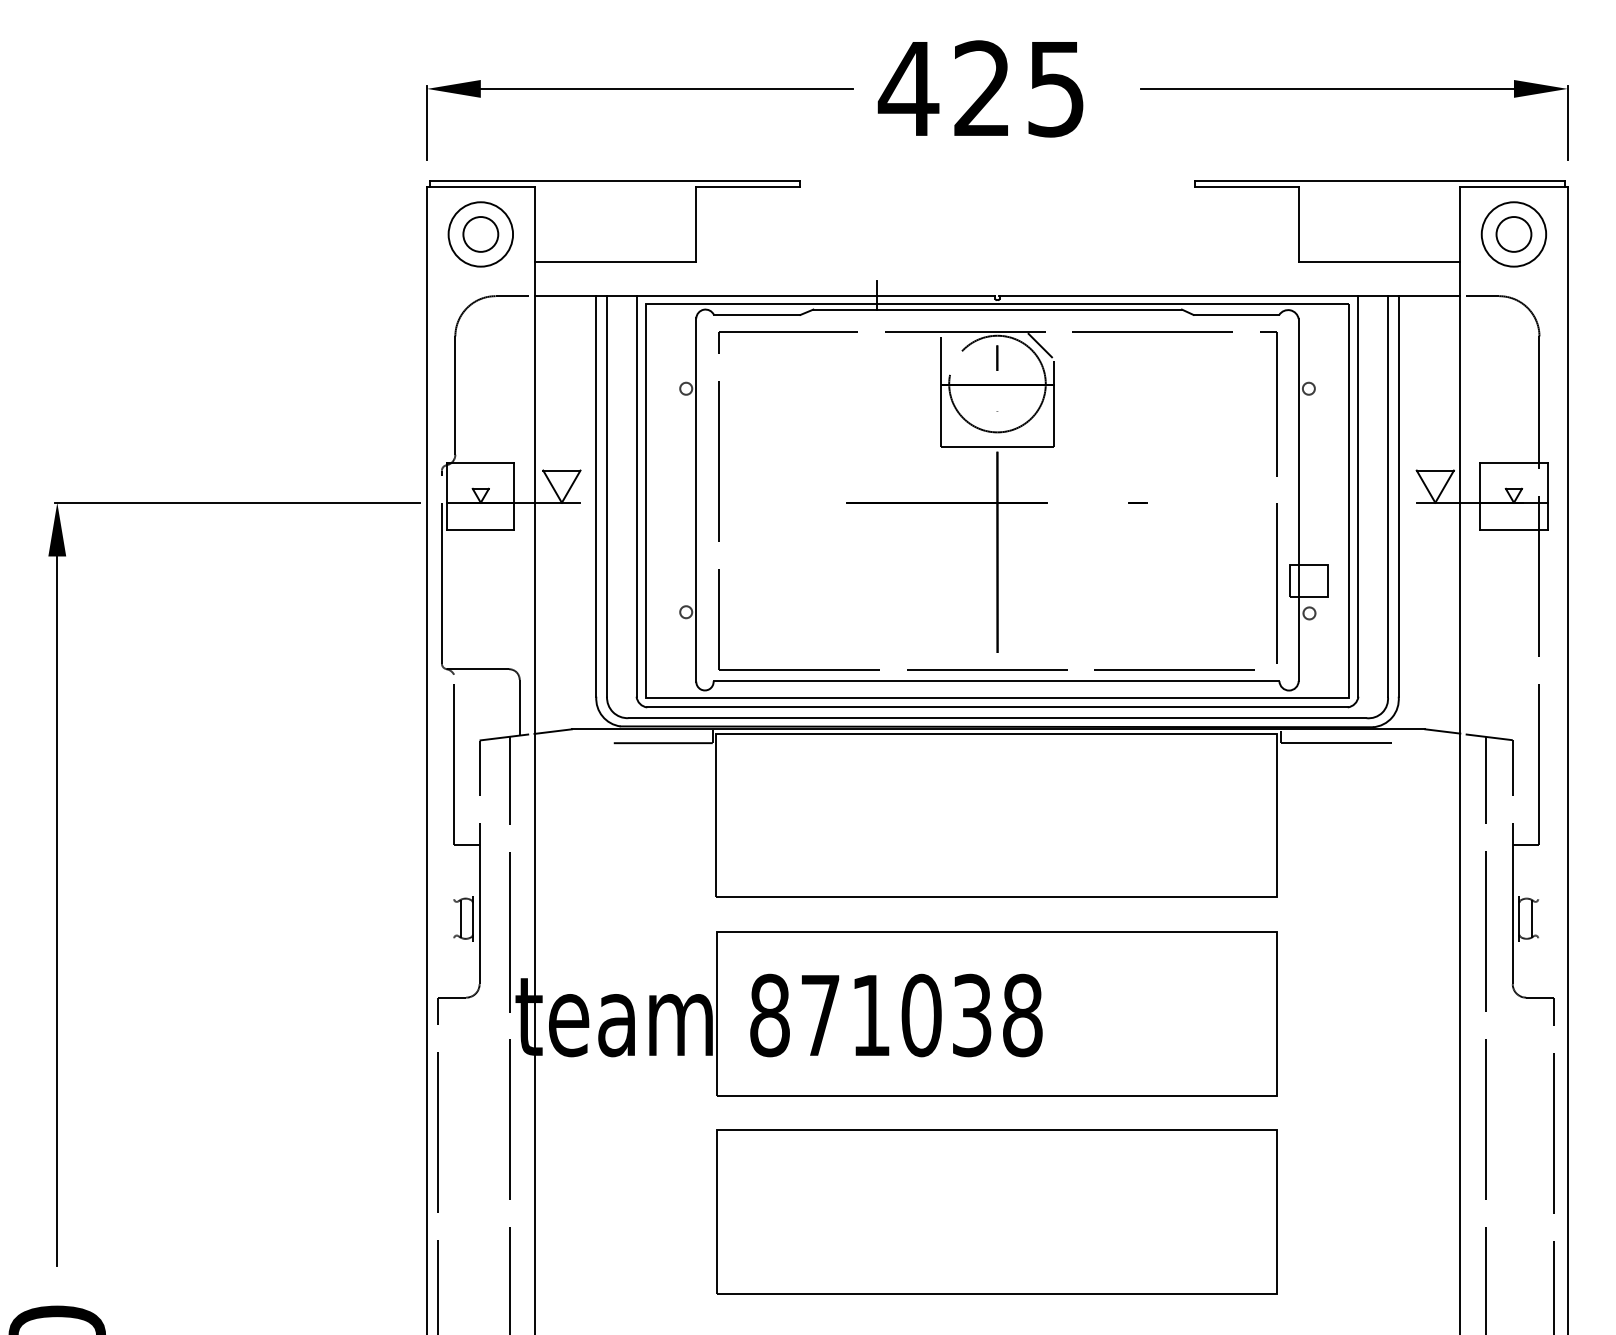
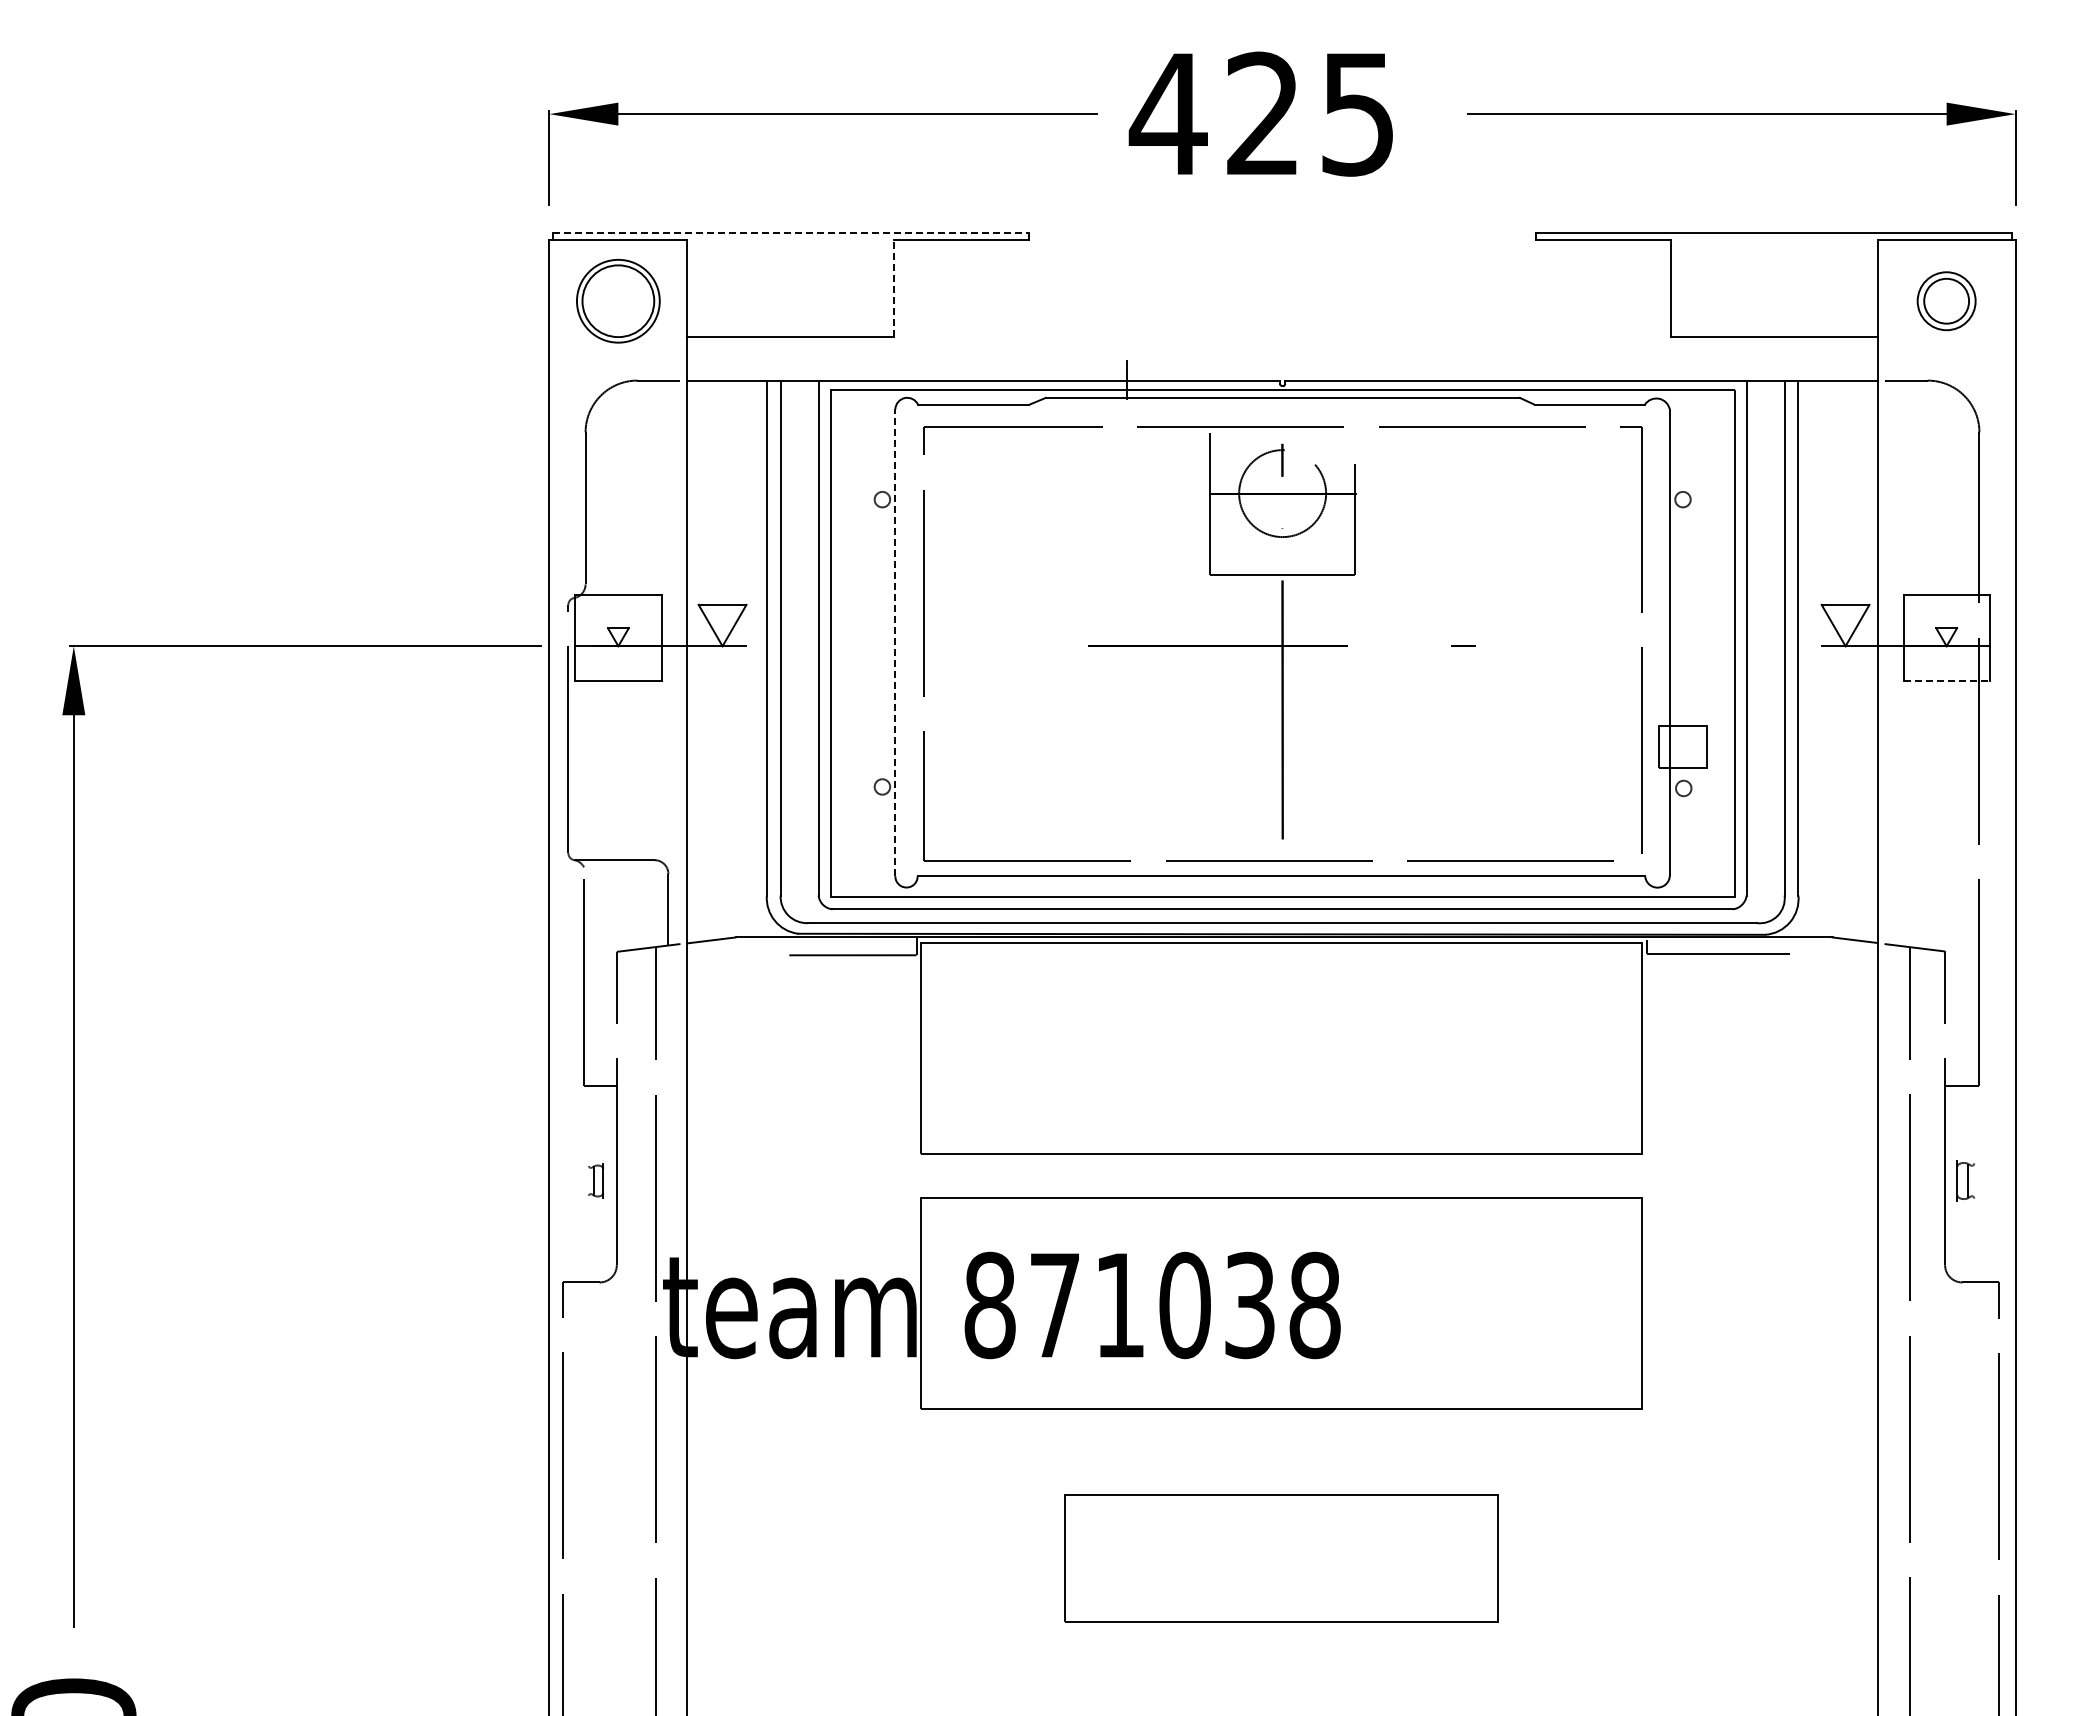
line: (615, 181) -> (791, 233), solid -> dashed
line: (695, 223) -> (894, 287), solid -> dashed
circle: (480, 233) -> (617, 300), size x1.6
circle: (1513, 233) -> (1946, 300), size x0.7
line: (1040, 345) -> (1337, 444), removed
circle: (997, 383) -> (1282, 493), size x0.7
line: (696, 499) -> (895, 642), solid -> dashed
line: (1514, 529) -> (1947, 680), solid -> dashed
part: (463, 918) -> (595, 1180), size x0.6
part: (1528, 918) -> (1965, 1180), size x0.7
part: (996, 1212) -> (1281, 1558), size x0.6

